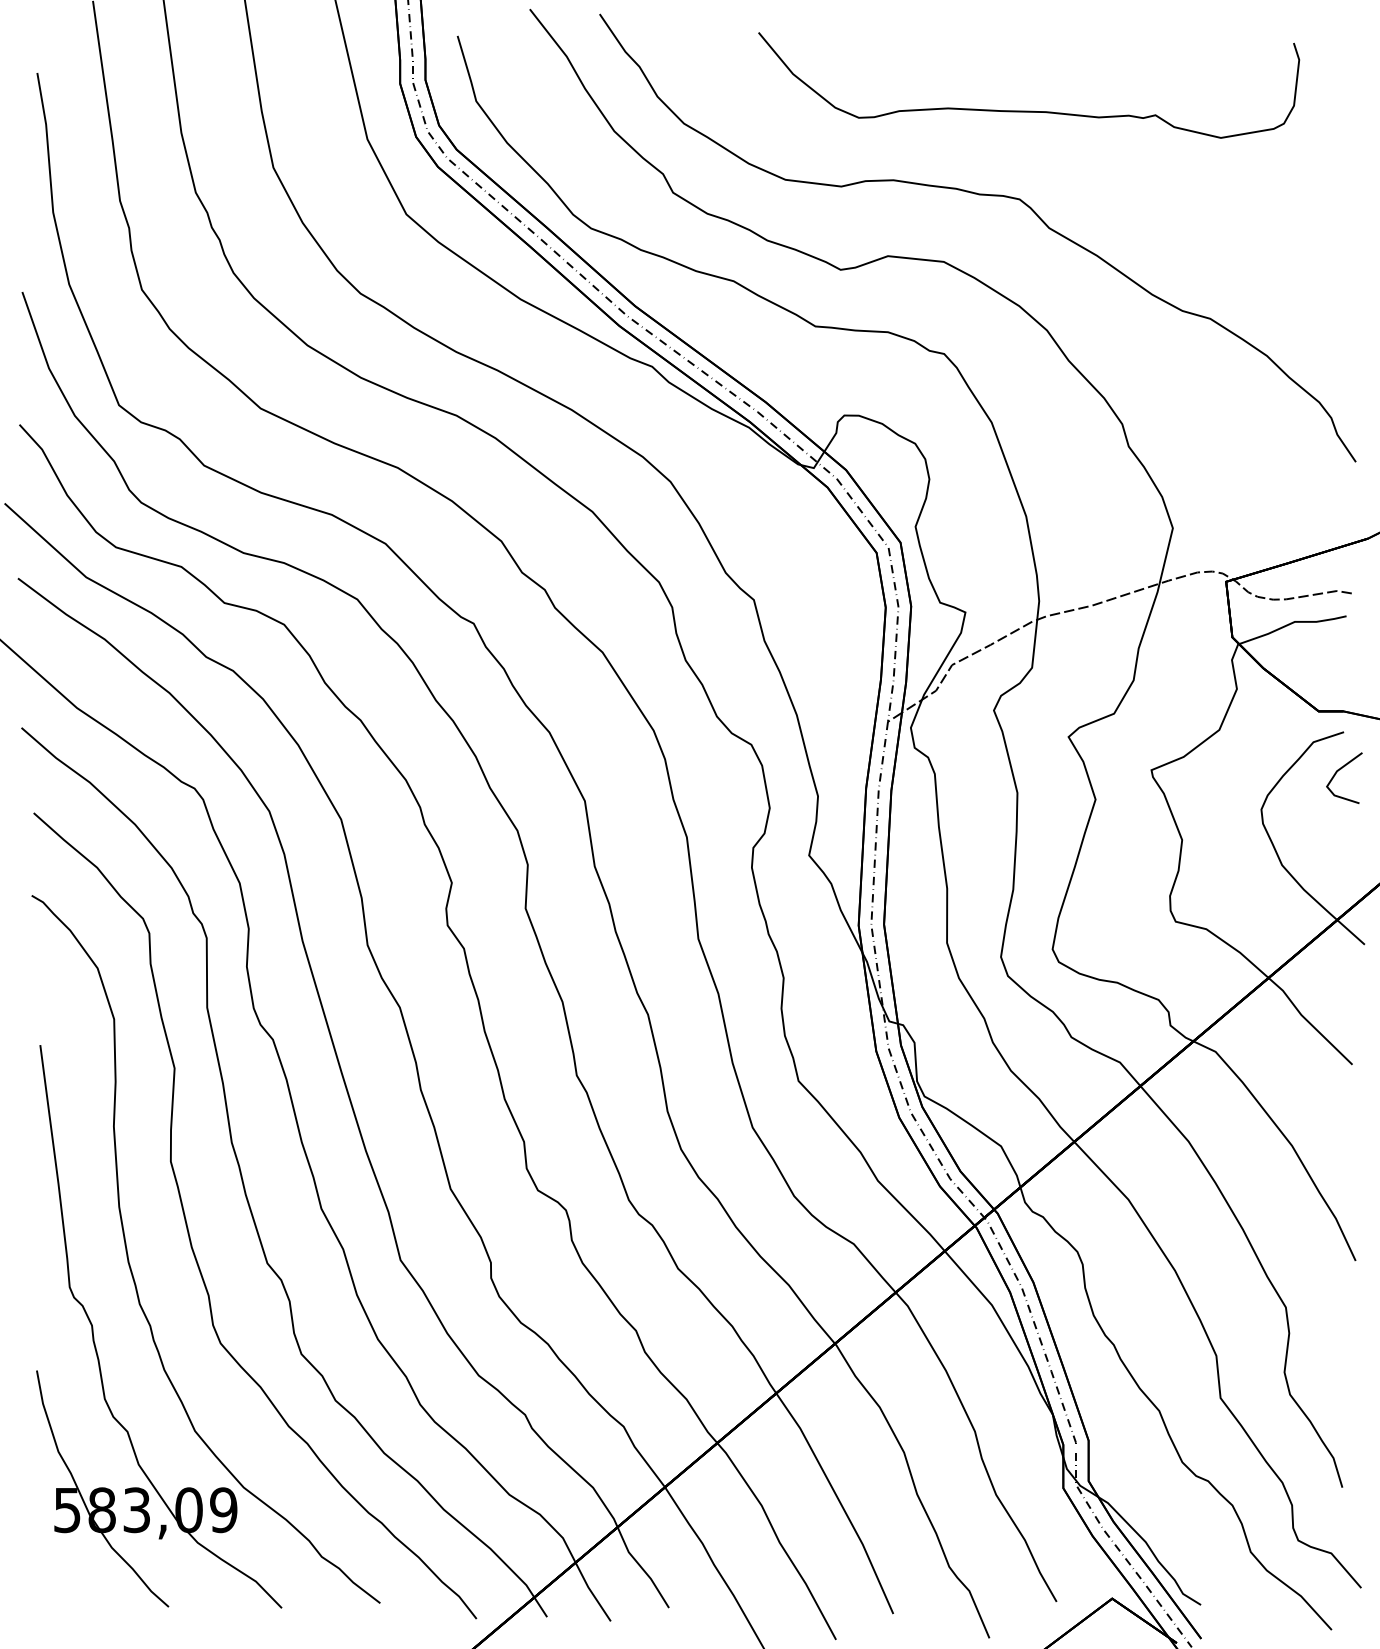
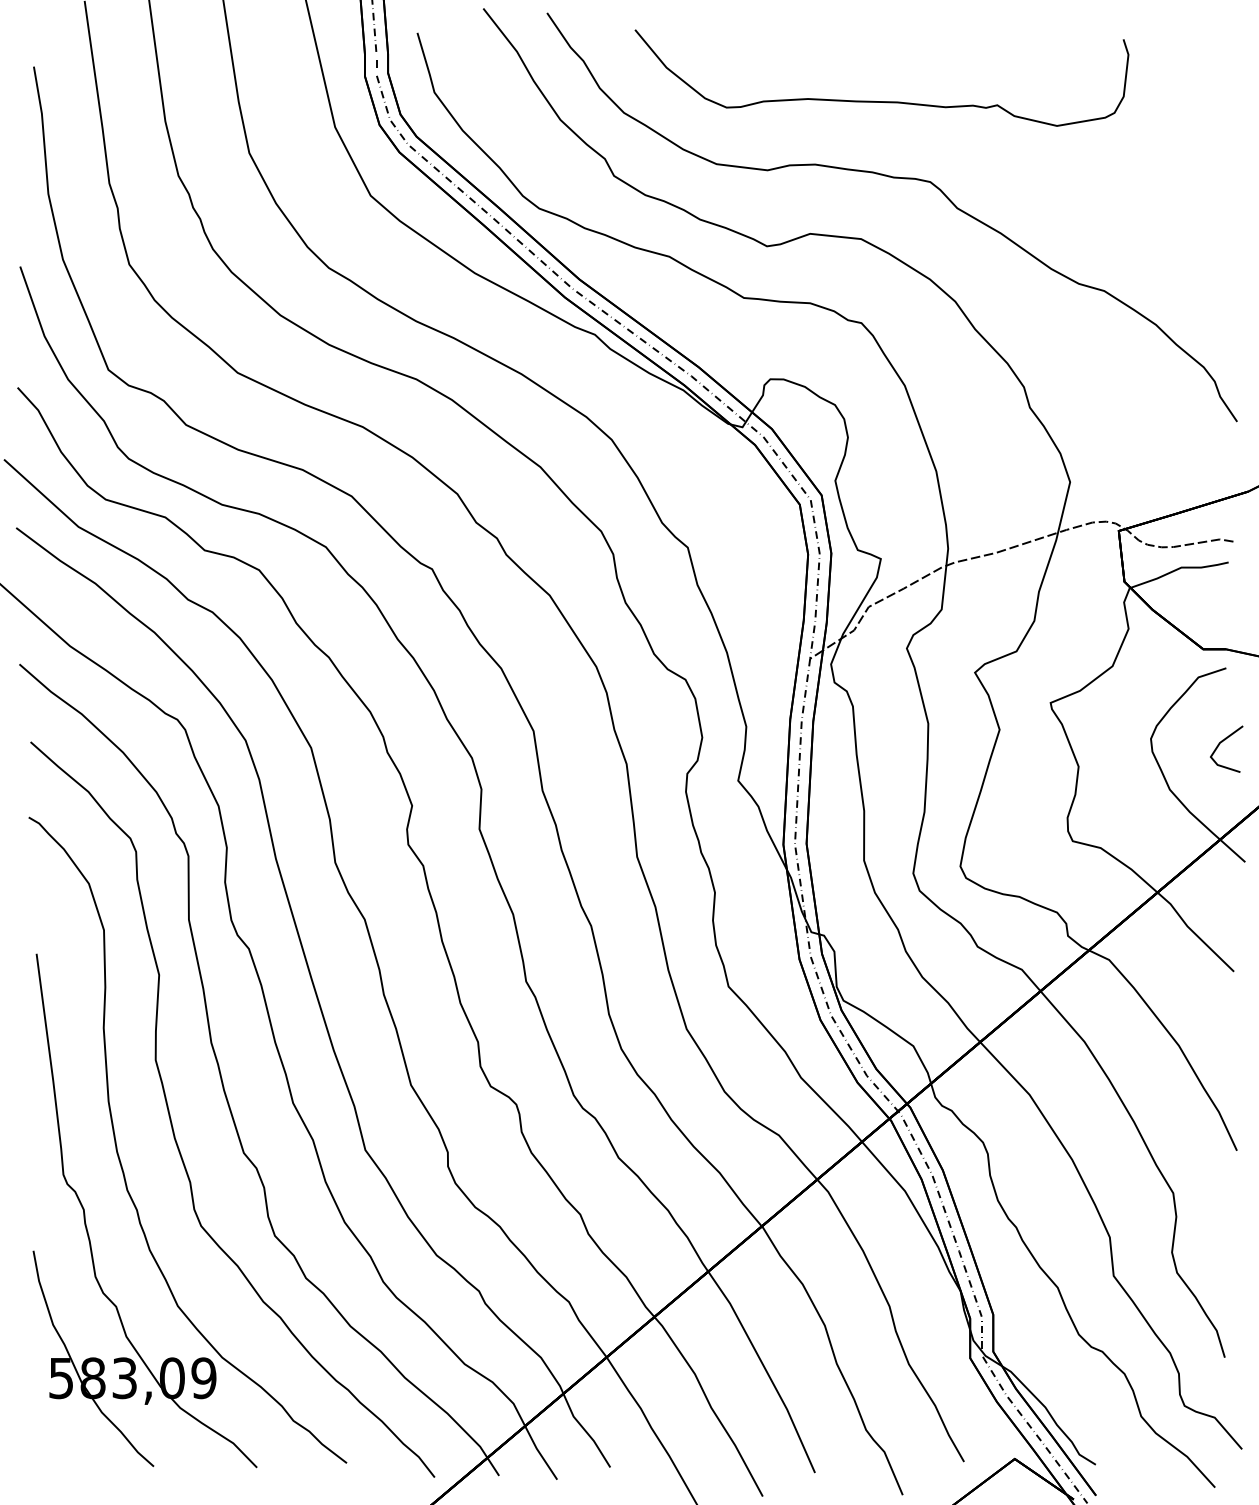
curve: (1028, 111) -> (881, 101), moved
line: (1339, 770) -> (1222, 742), moved

